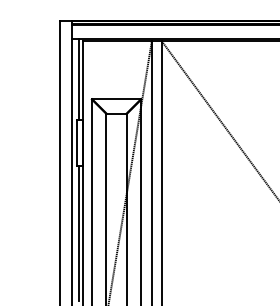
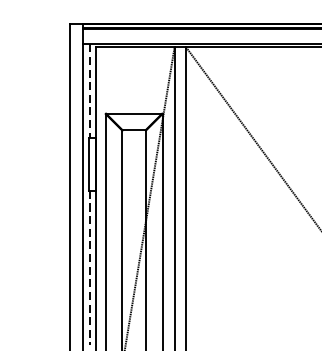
line: (78, 79) -> (90, 91), solid -> dashed
line: (78, 234) -> (90, 269), solid -> dashed

